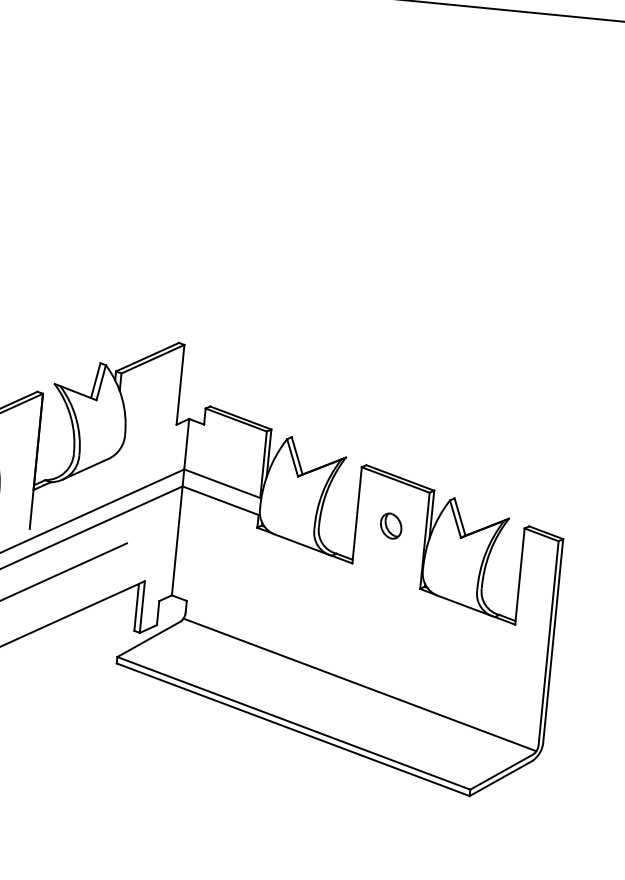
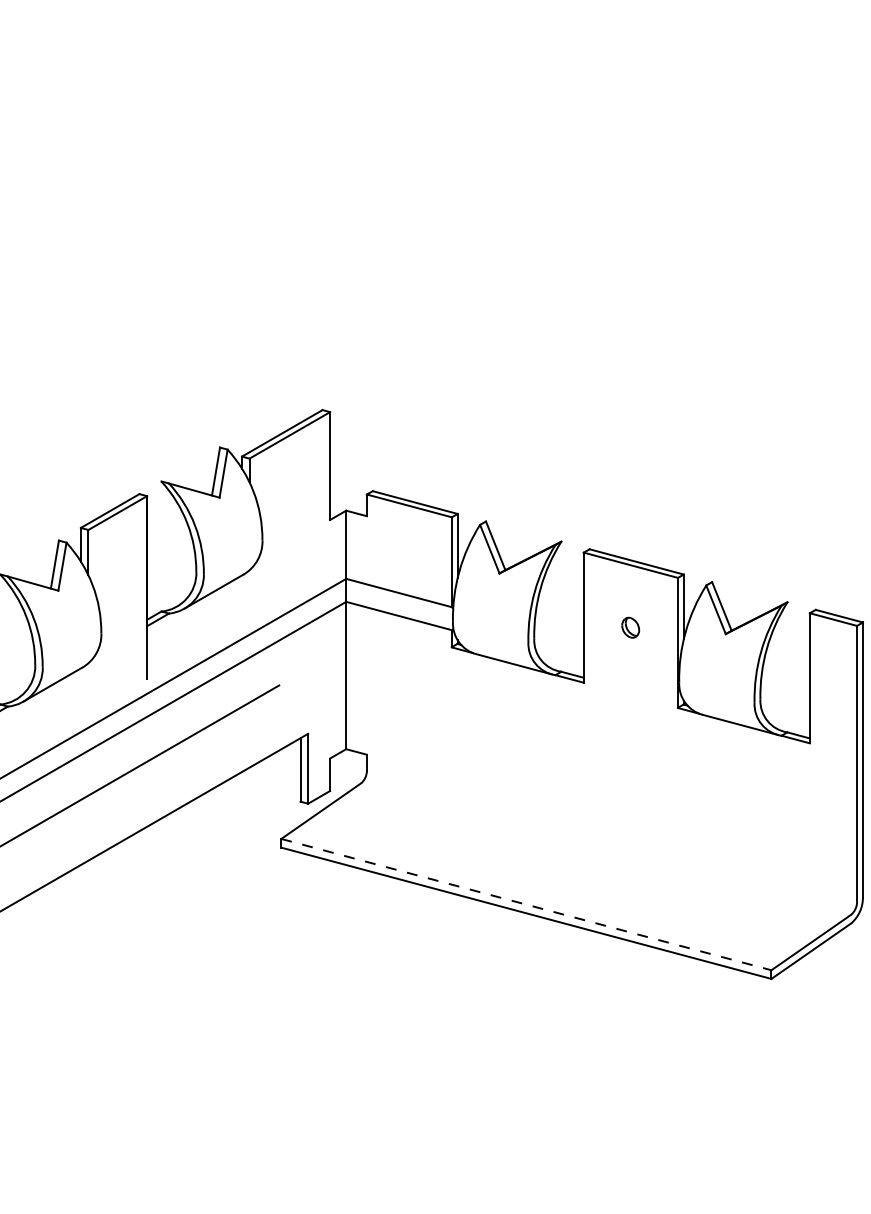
part: (390, 525) -> (630, 627), size x0.6
line: (359, 684) -> (609, 844), removed
line: (293, 723) -> (526, 904), solid -> dashed

